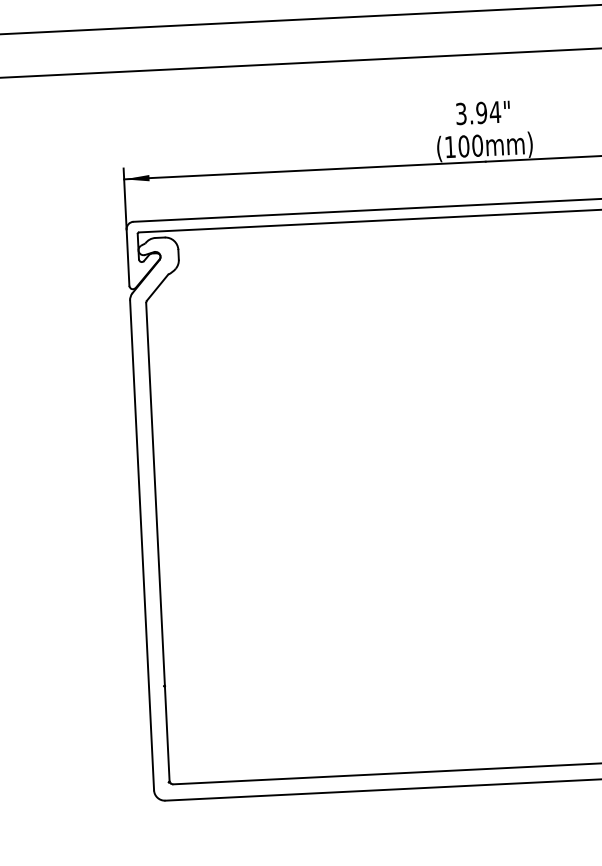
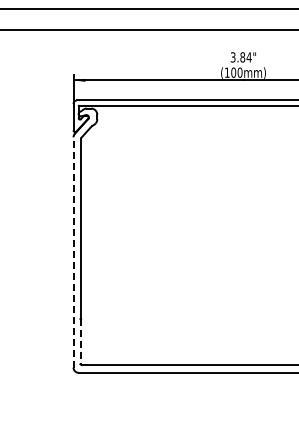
text: (481, 113) -> (242, 57), 3.94" -> 3.84"
line: (142, 545) -> (73, 252), solid -> dashed
line: (166, 733) -> (80, 341), solid -> dashed

